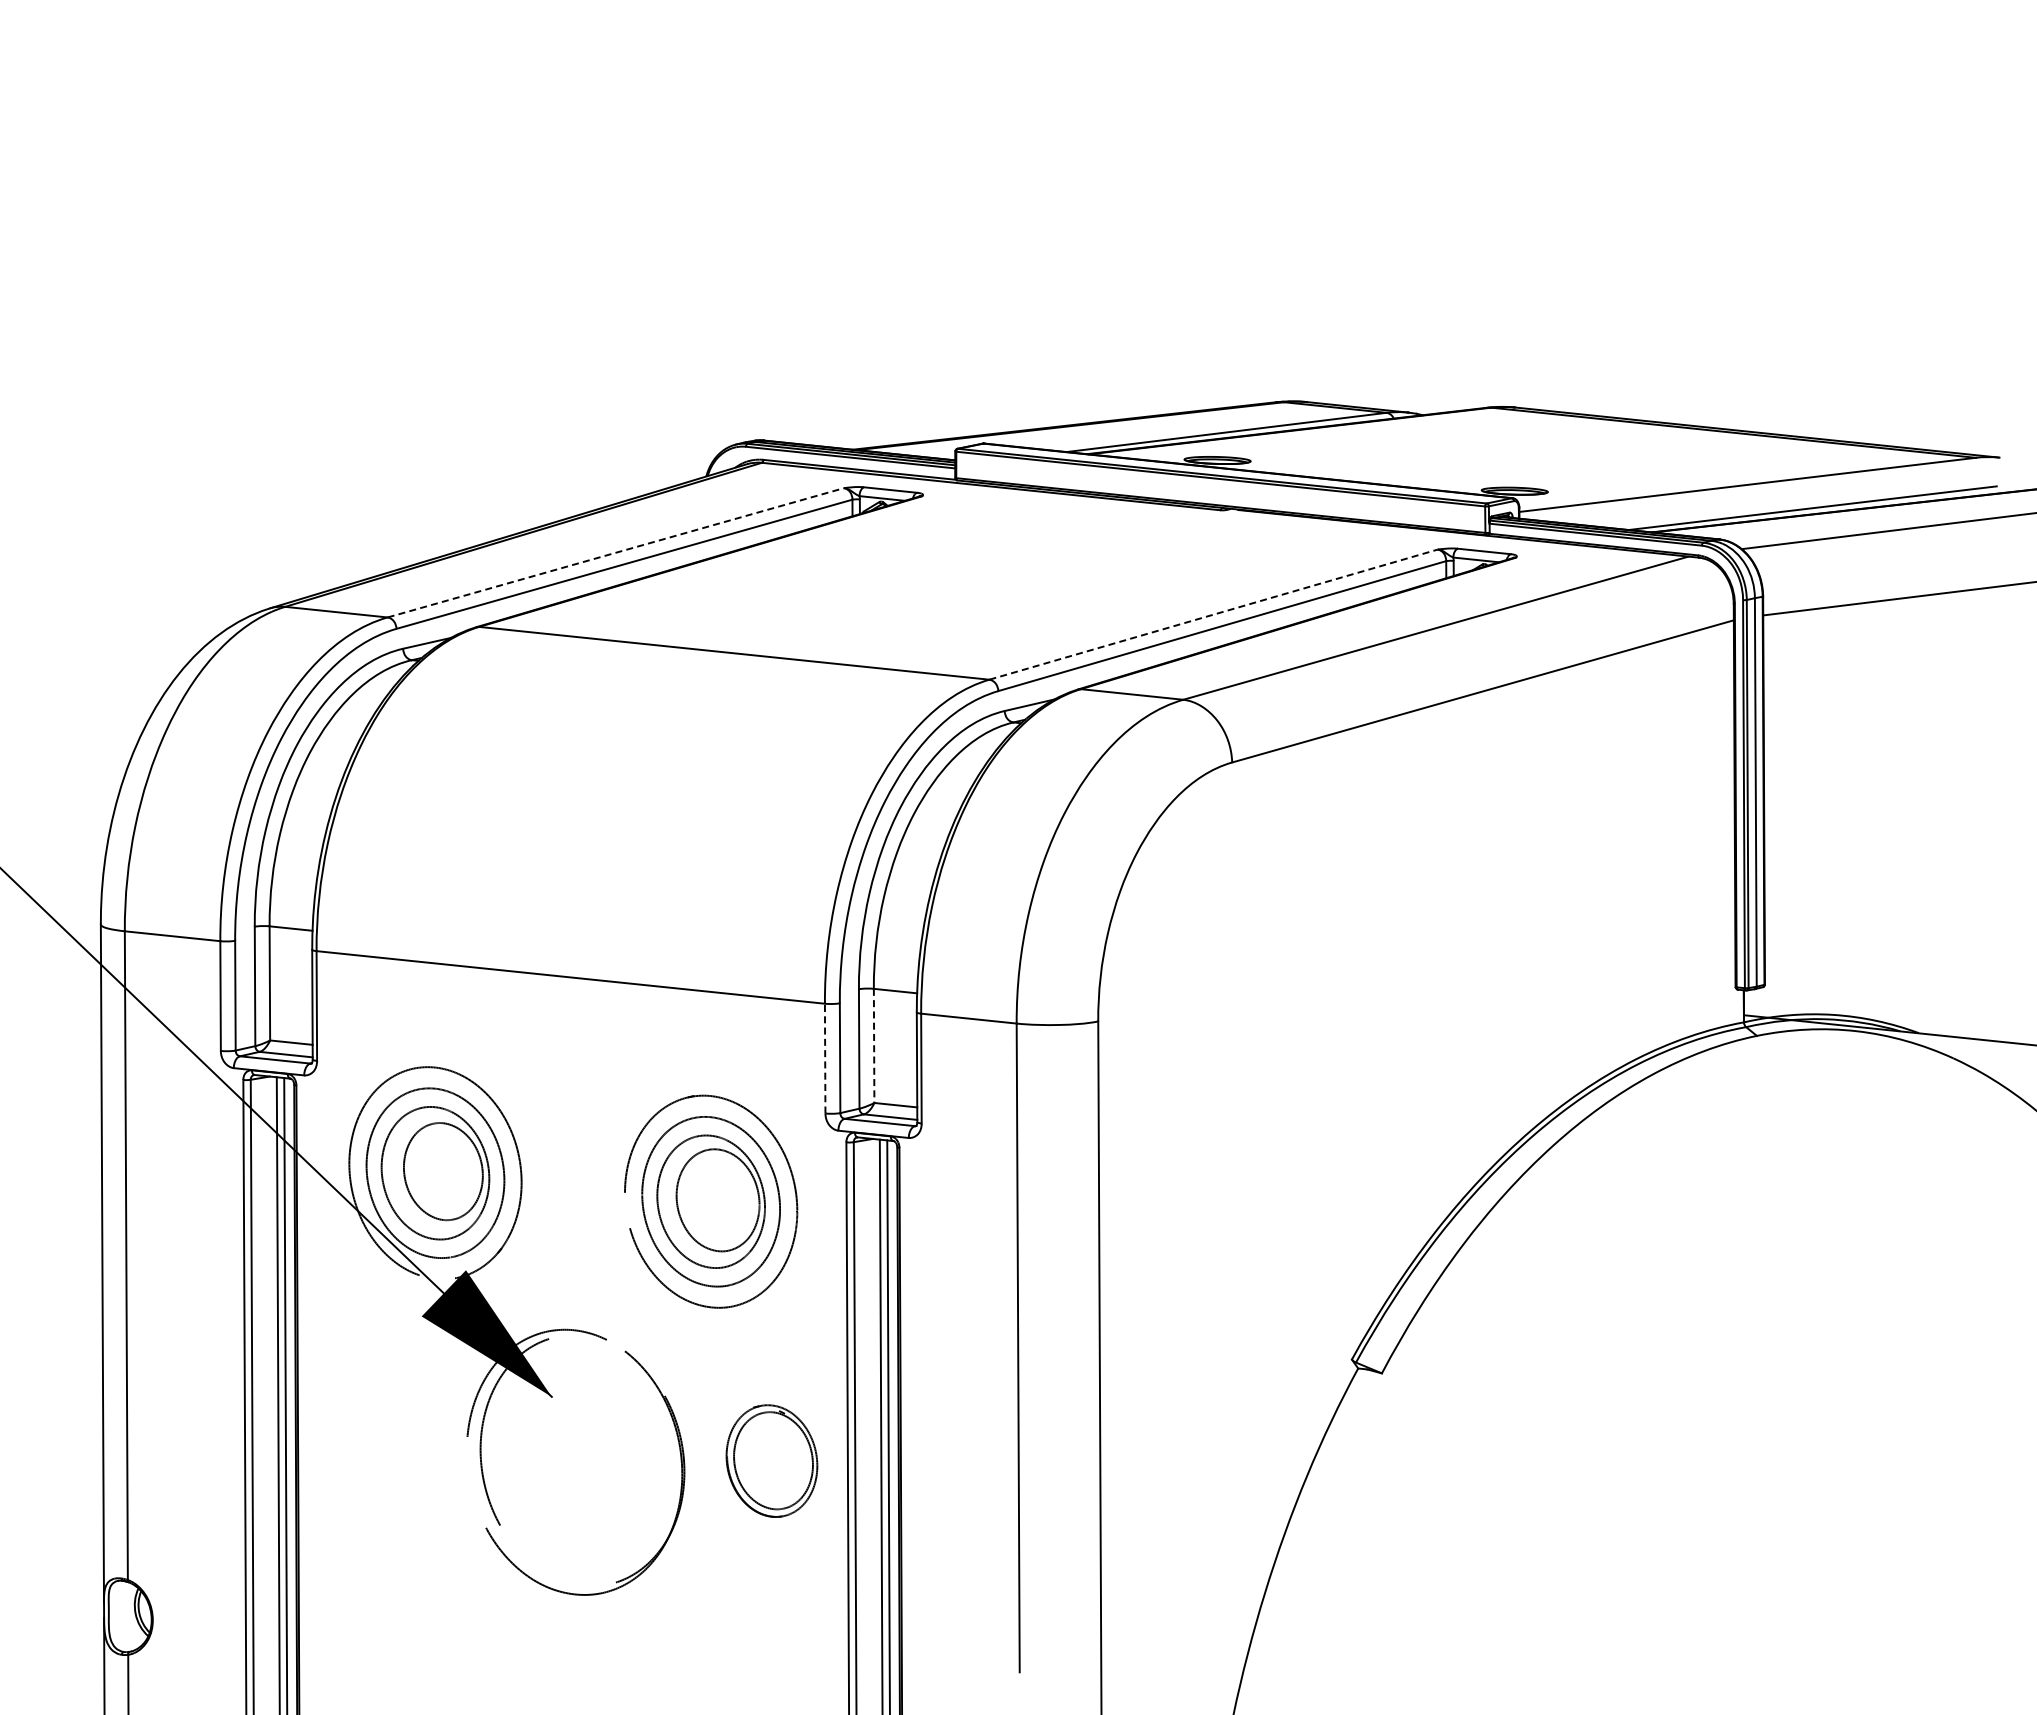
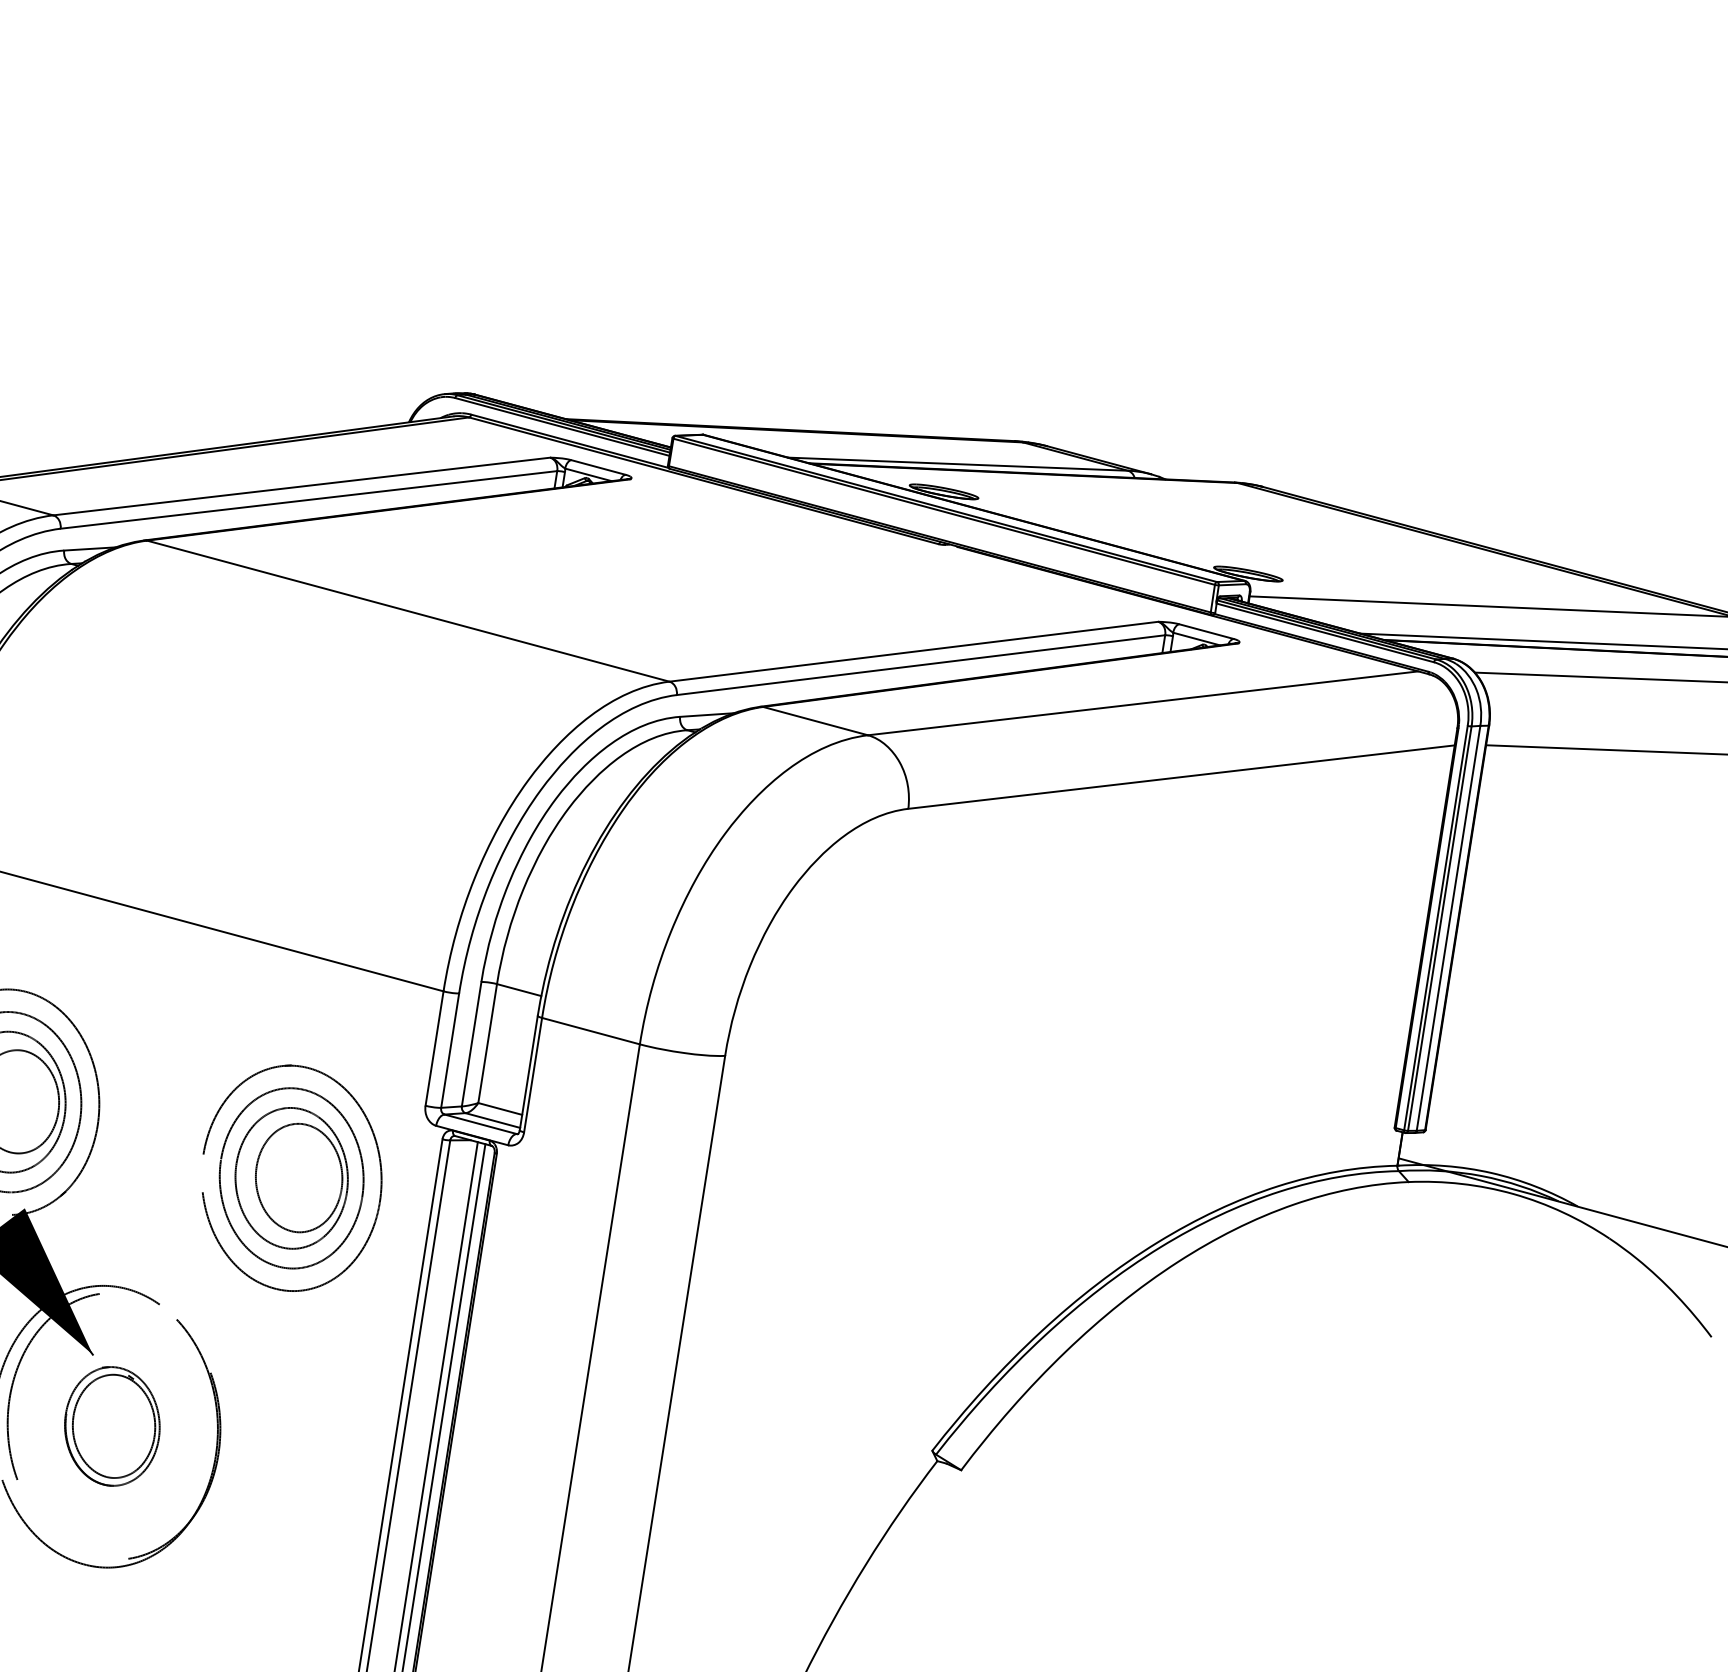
line: (616, 552) -> (302, 486), dashed -> solid
line: (1214, 614) -> (914, 651), dashed -> solid
line: (874, 1046) -> (487, 1044), dashed -> solid
line: (825, 1058) -> (434, 1048), dashed -> solid
part: (771, 1460) -> (111, 1425), moved

